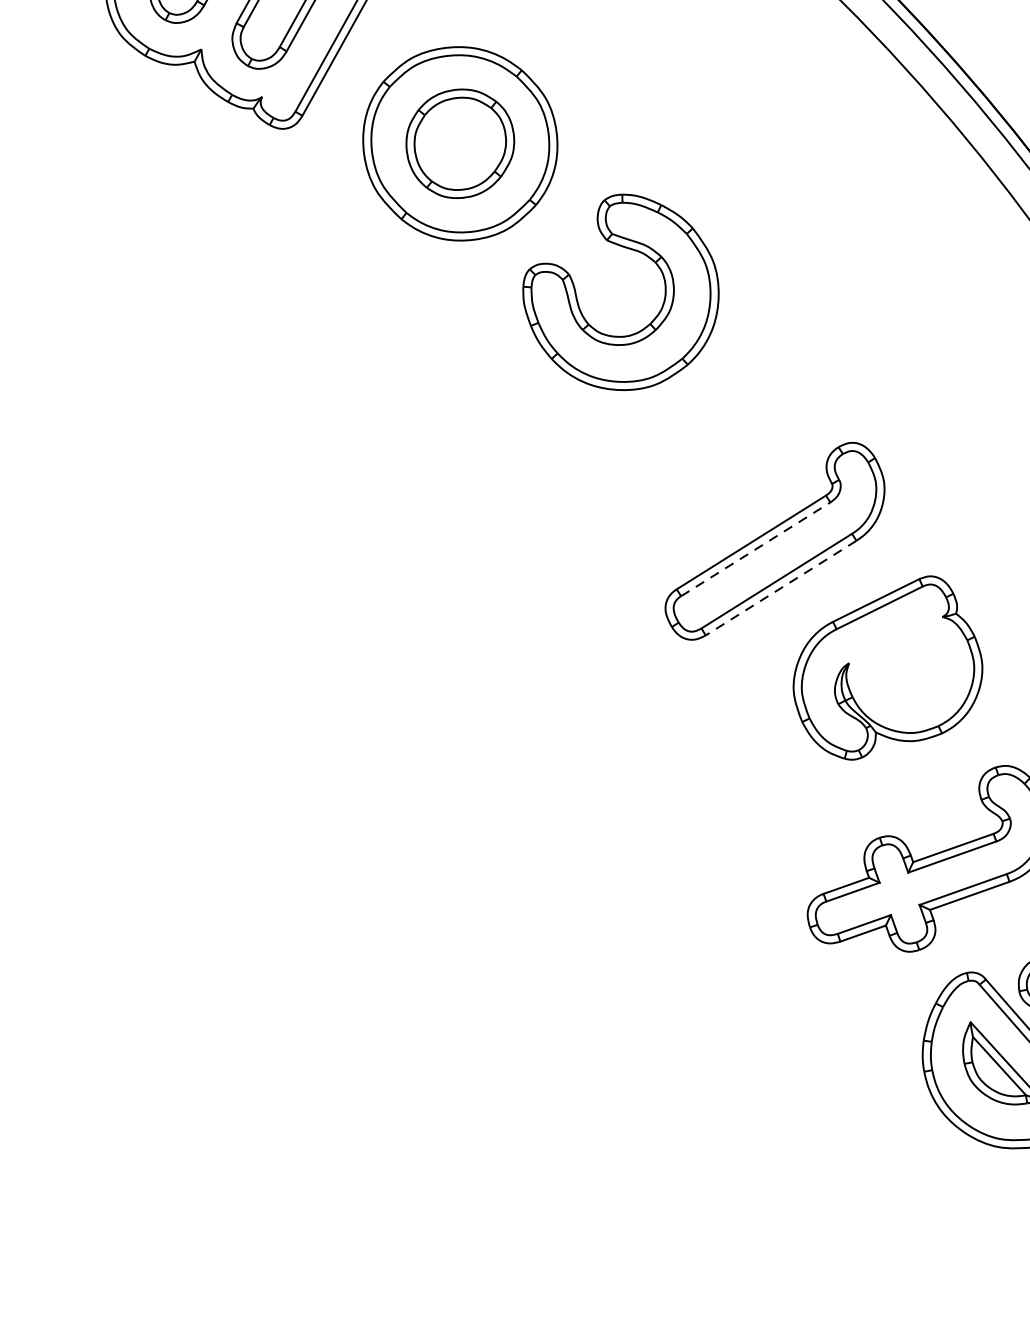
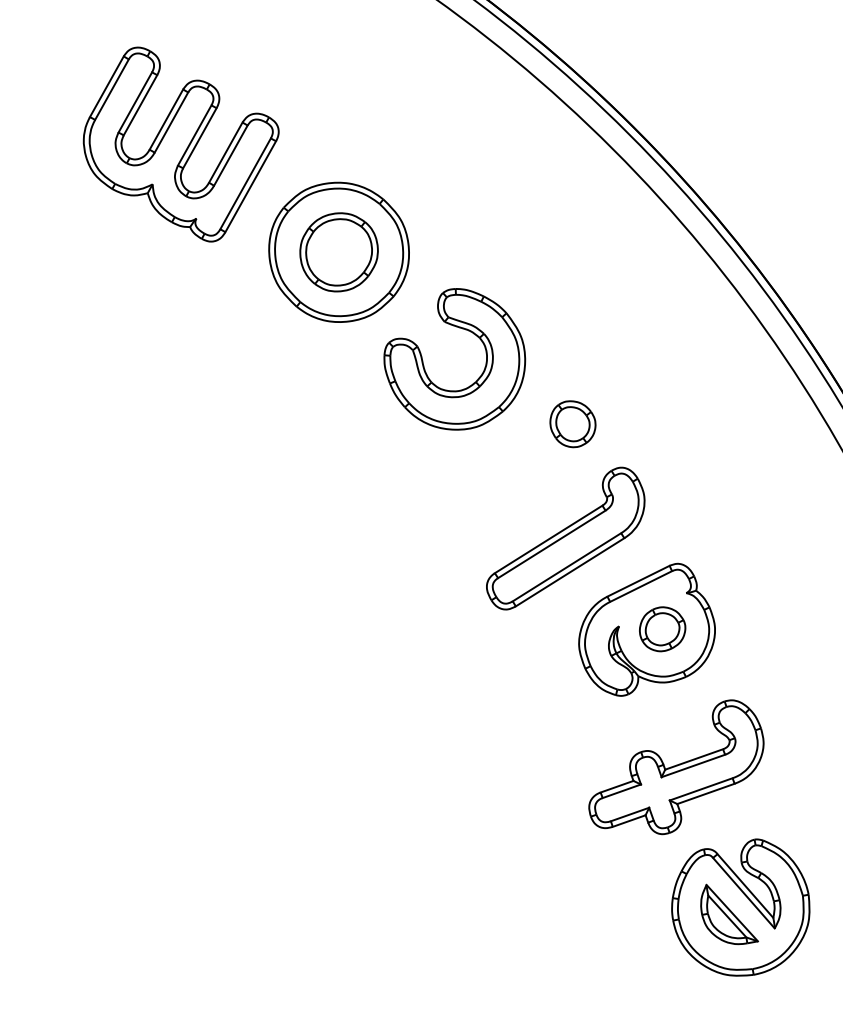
part: (784, 382) -> (572, 424), added
line: (756, 549) -> (552, 544), dashed -> solid
line: (780, 588) -> (569, 572), dashed -> solid
part: (909, 667) -> (662, 629), added

